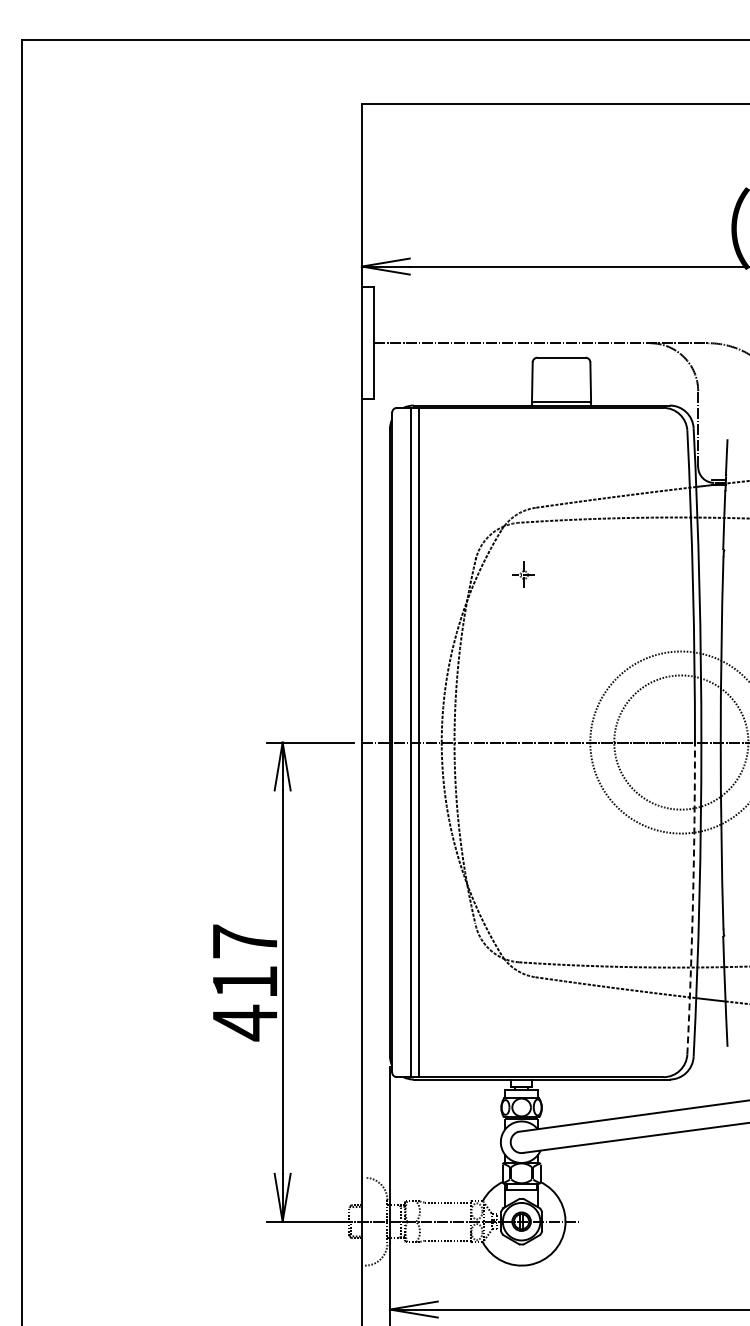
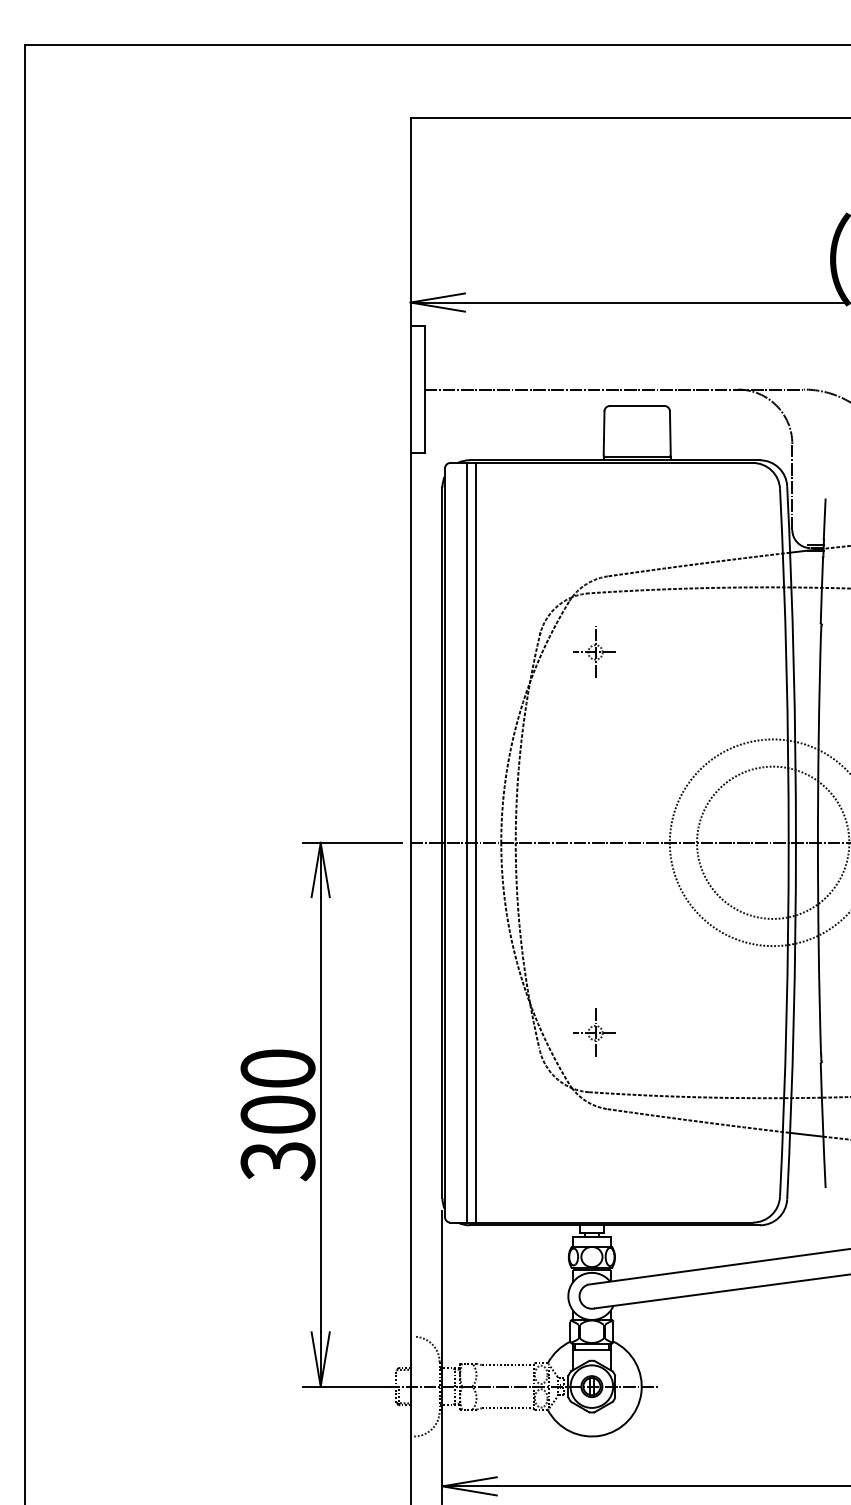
part: (523, 575) -> (594, 653), size x1.67
arc: (693, 898) -> (786, 1019), dashed -> solid
part: (523, 909) -> (594, 1032), added
text: (245, 982) -> (278, 1115), 417 -> 300

